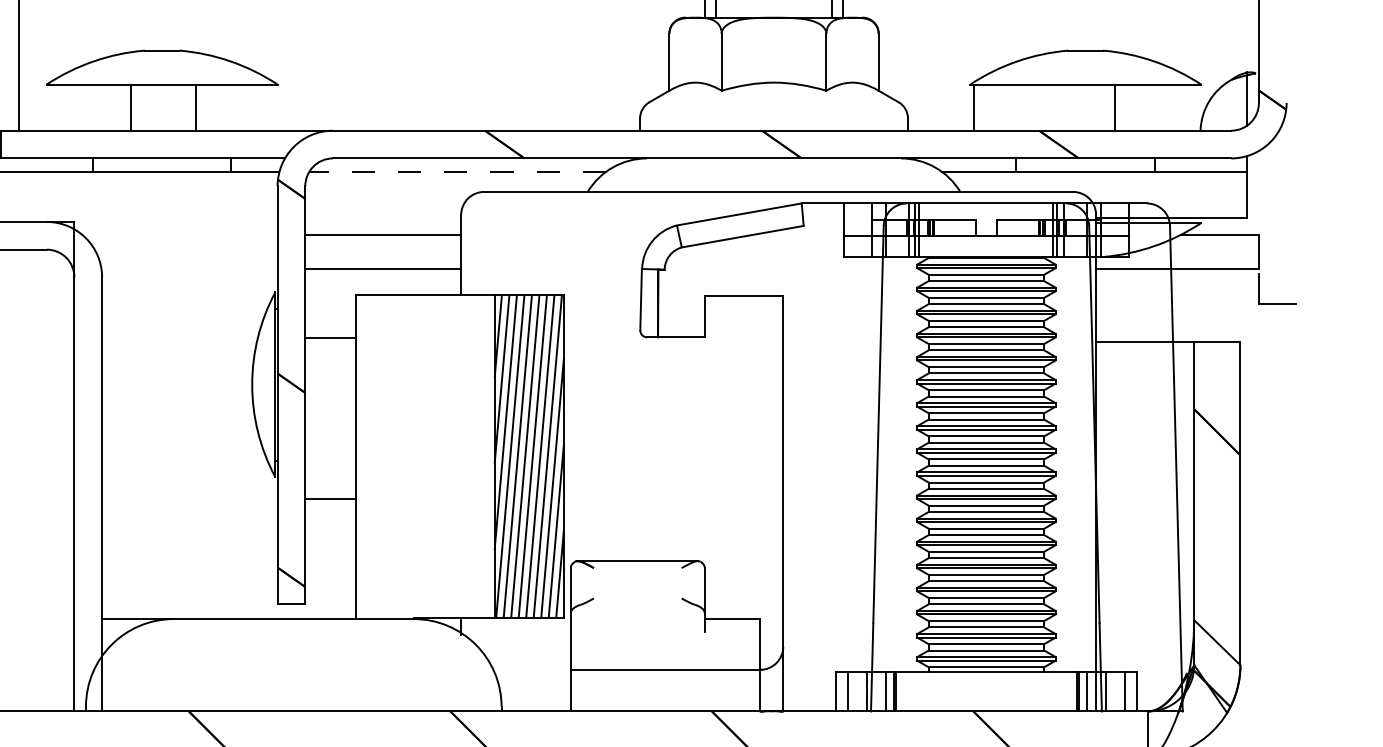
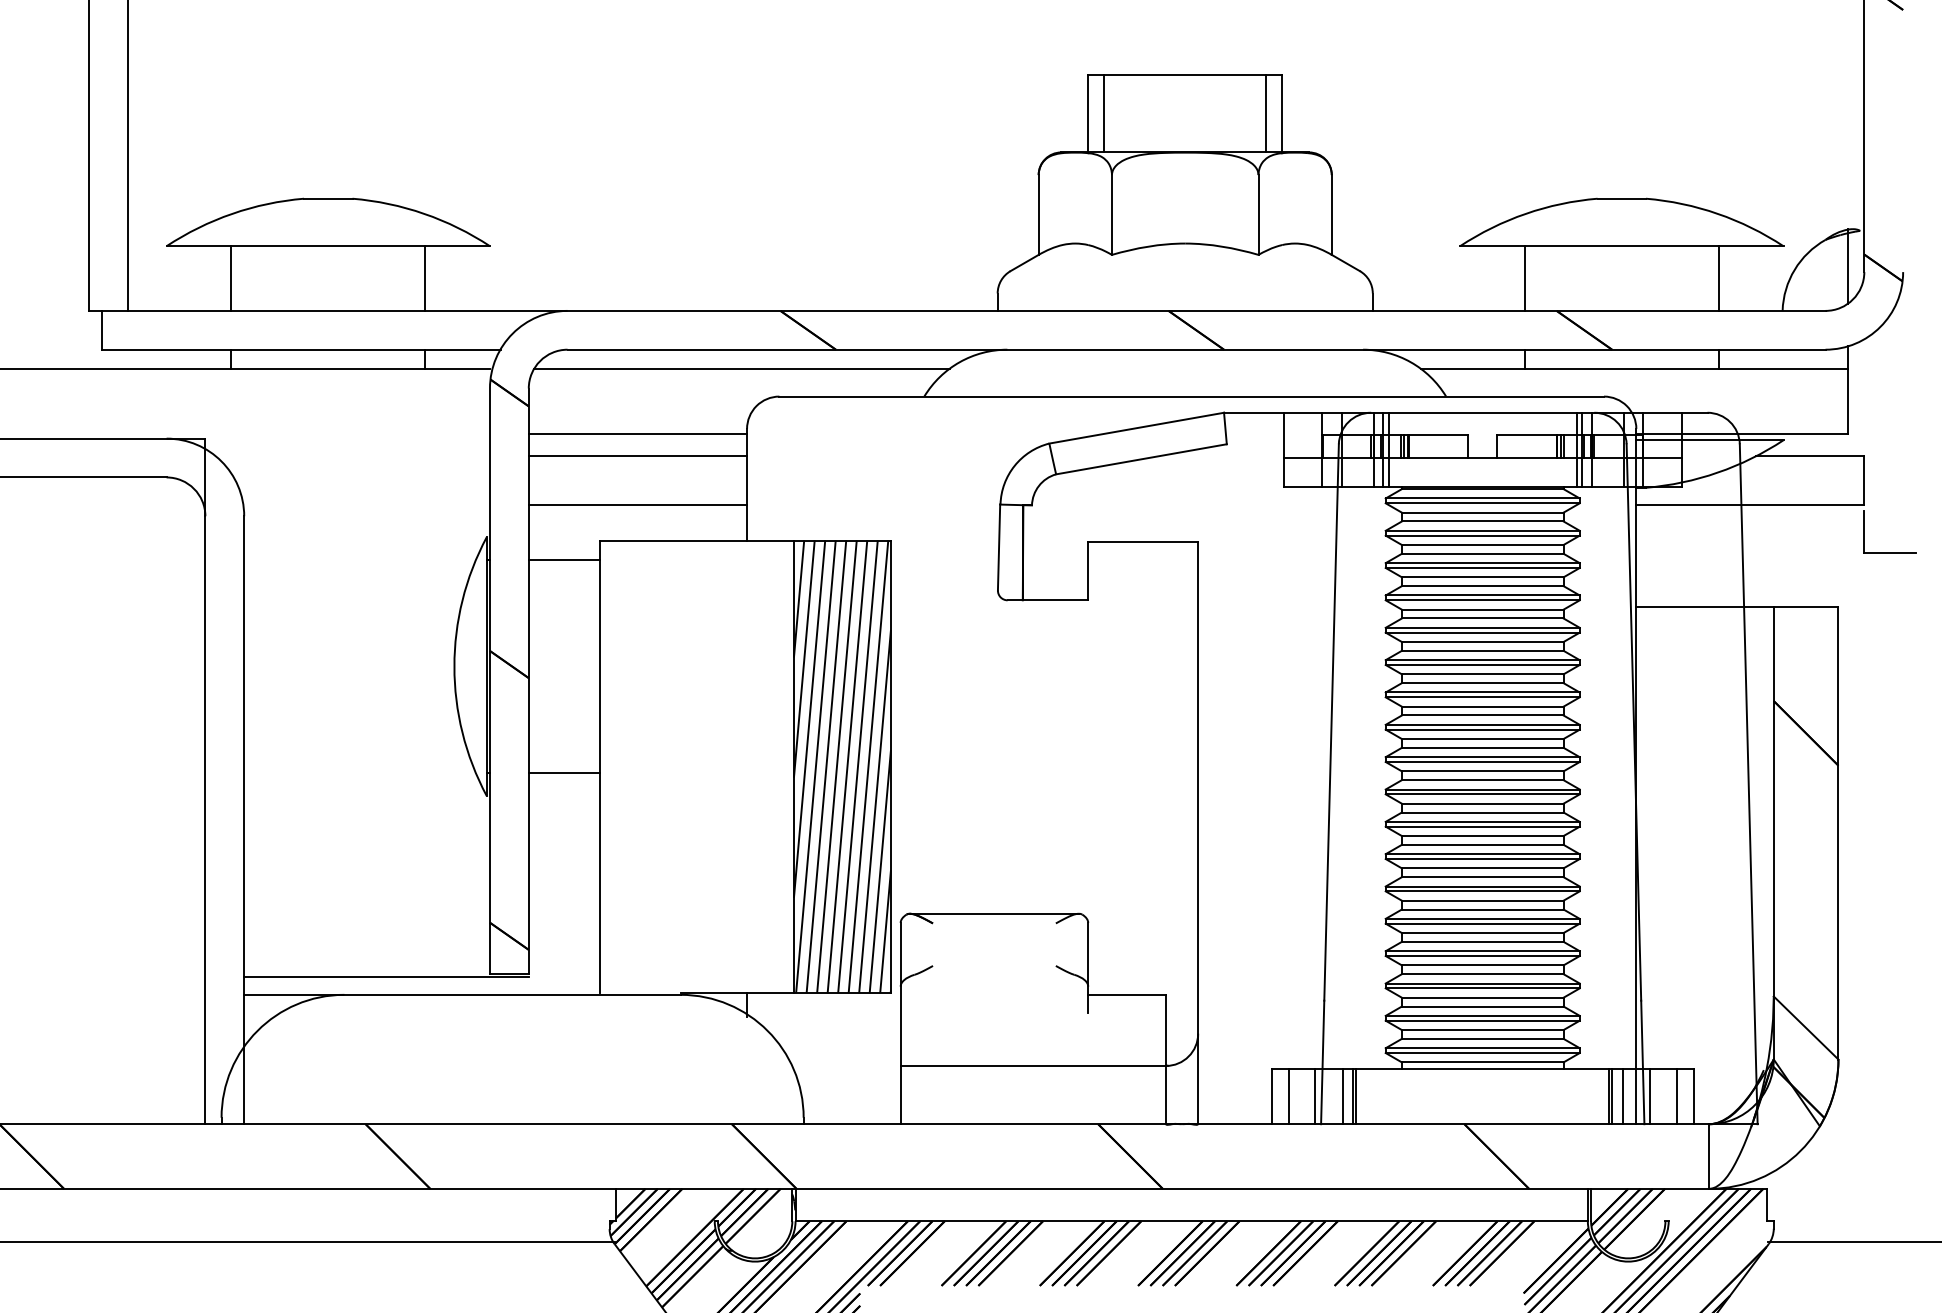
line: (130, 107) -> (231, 278), moved
line: (196, 107) -> (425, 278), moved
line: (973, 107) -> (1524, 278), moved
line: (1114, 107) -> (1718, 278), moved
line: (457, 172) -> (742, 369), dashed -> solid
line: (382, 218) -> (637, 433), added
line: (330, 337) -> (563, 559), moved
line: (330, 499) -> (563, 773), moved
line: (203, 606) -> (386, 977), added

